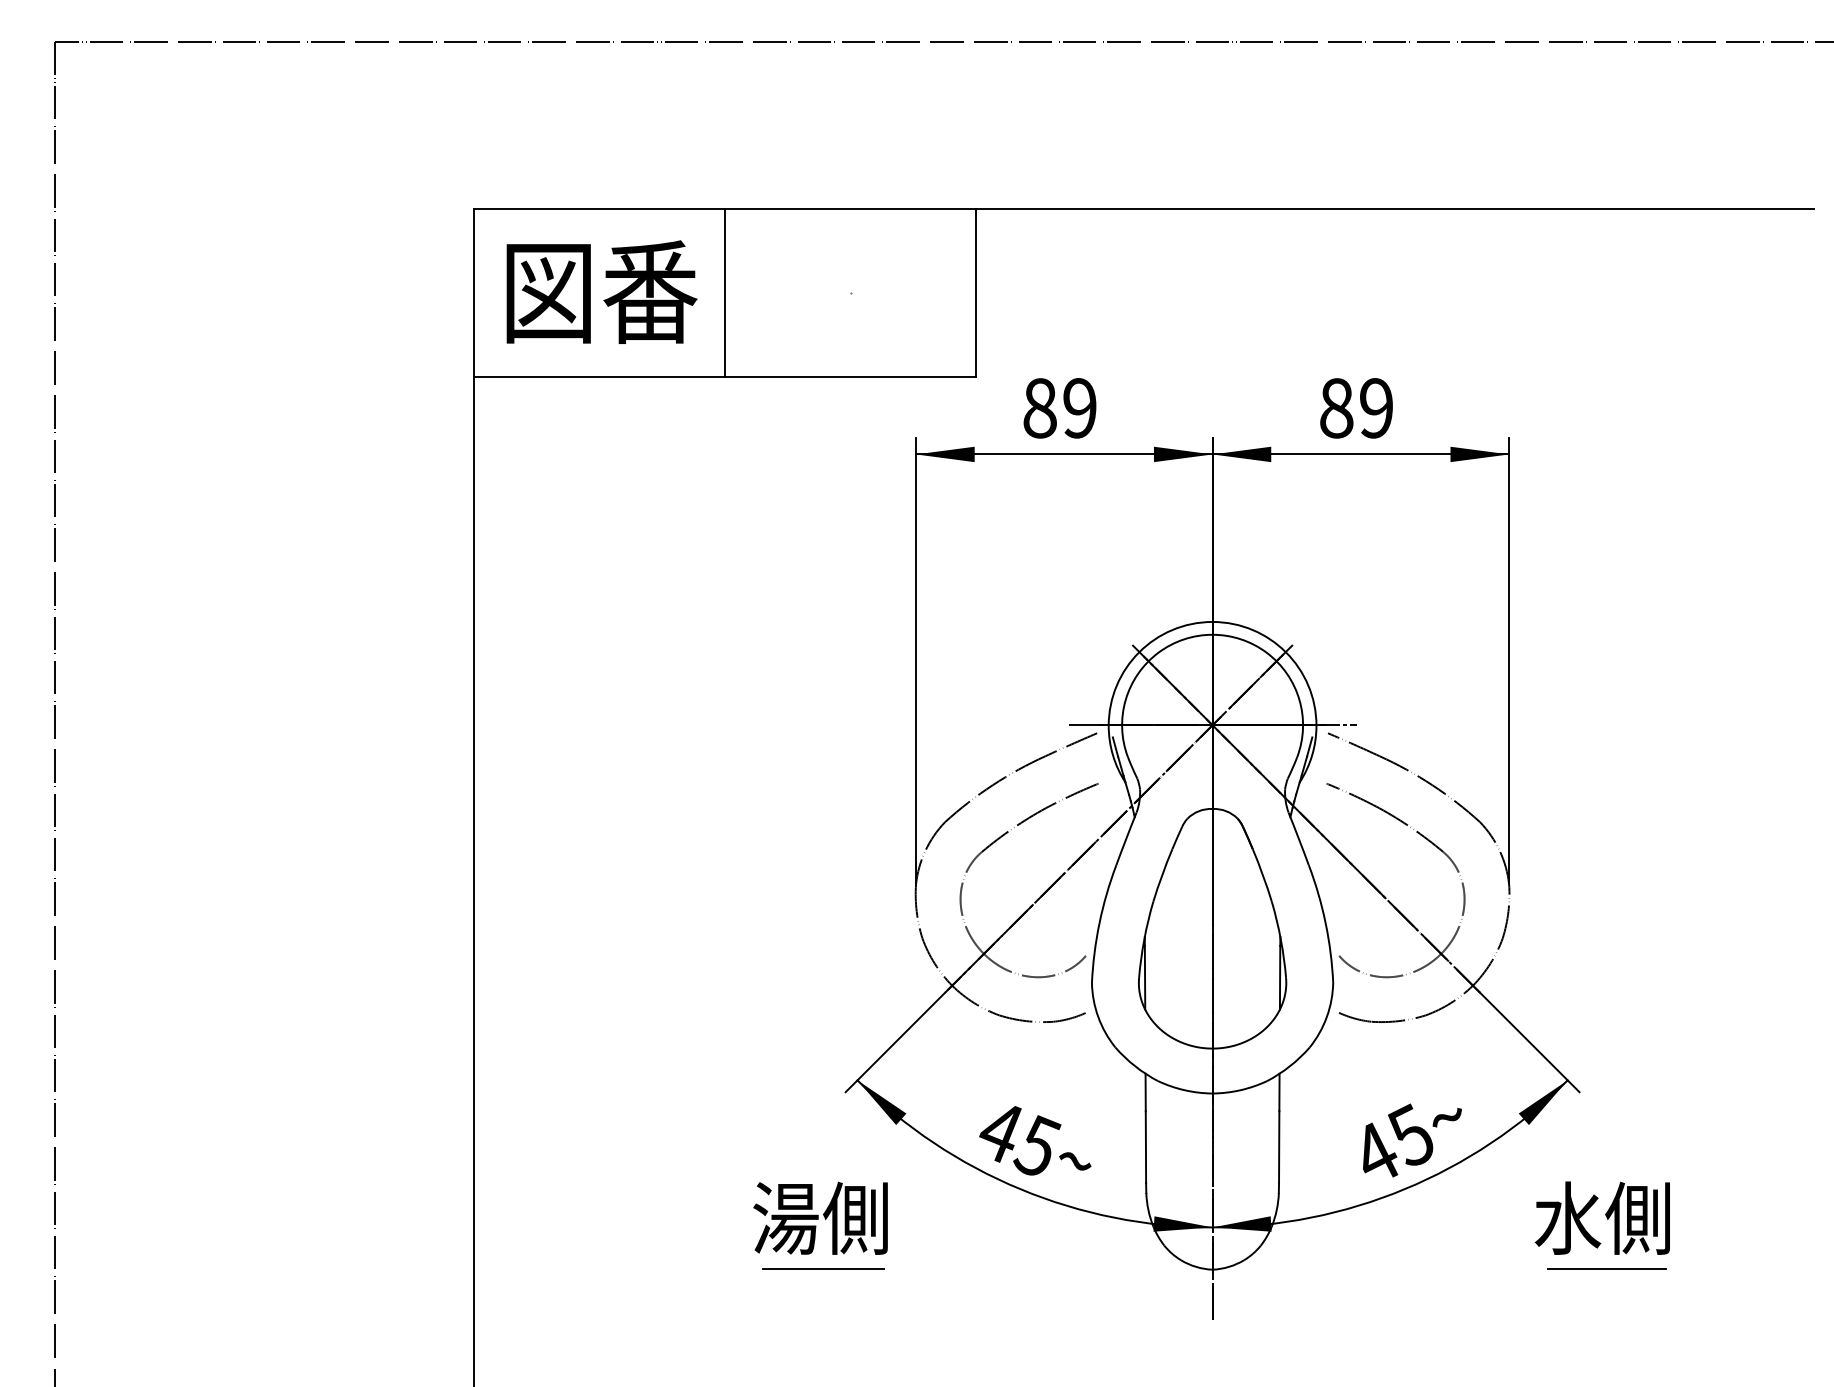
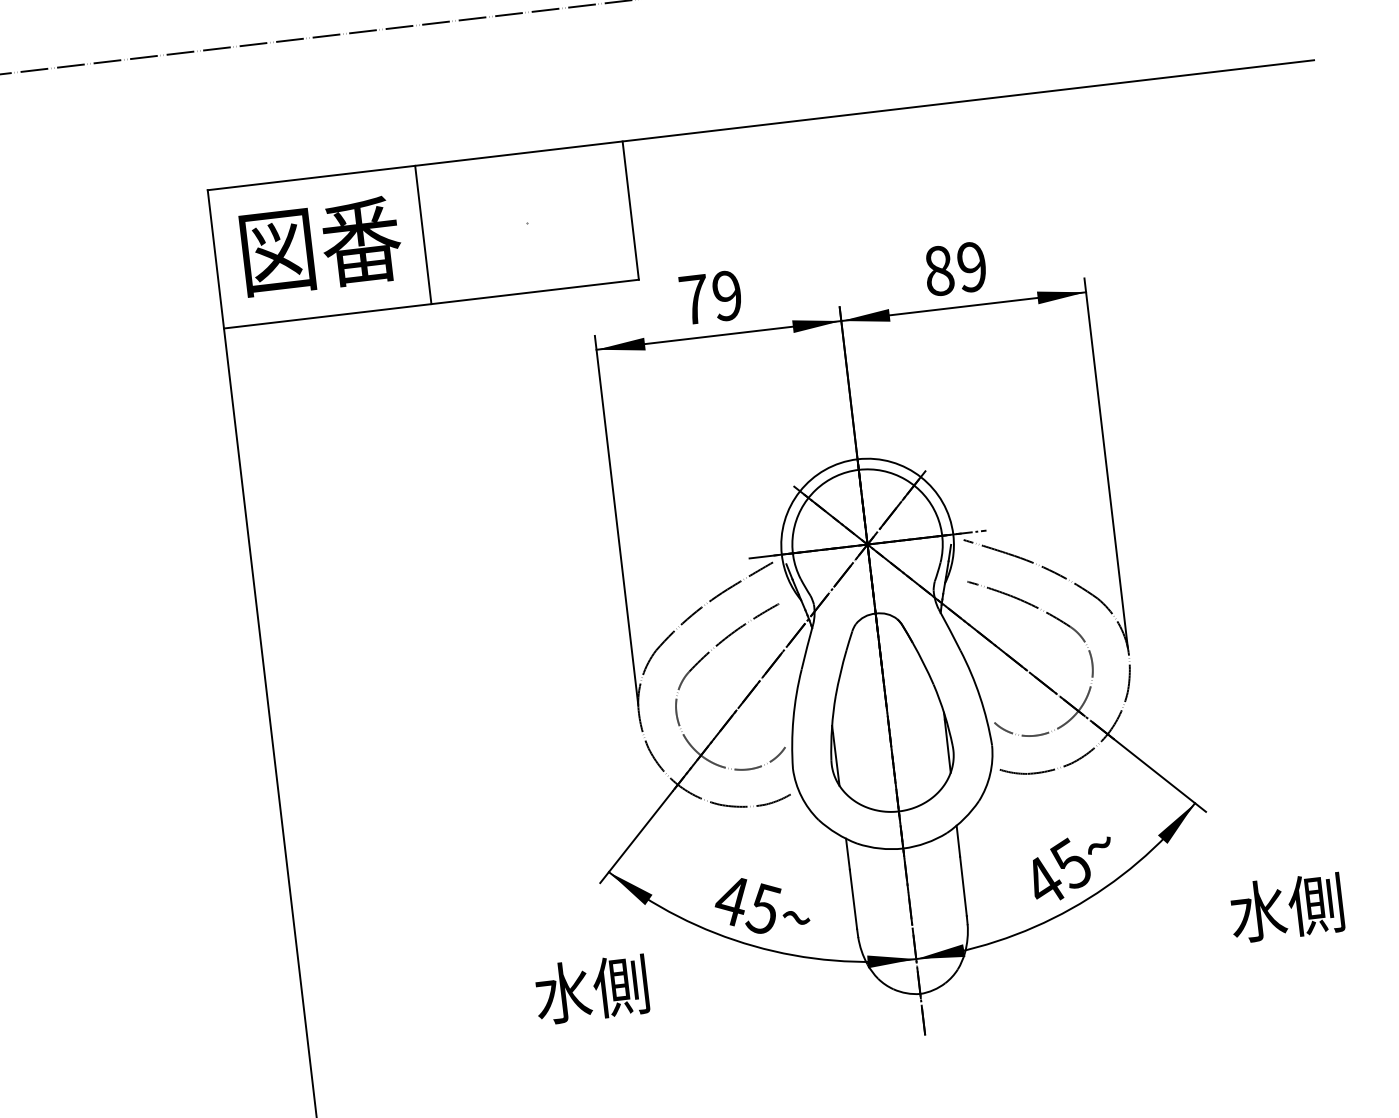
text: (1039, 408) -> (693, 299), 89 -> 79
text: (785, 1217) -> (562, 992), 湯側 -> 水側
text: (1601, 1217) -> (1285, 907), moved
line: (823, 1269) -> (599, 1031), removed
line: (1606, 1269) -> (1245, 955), removed

